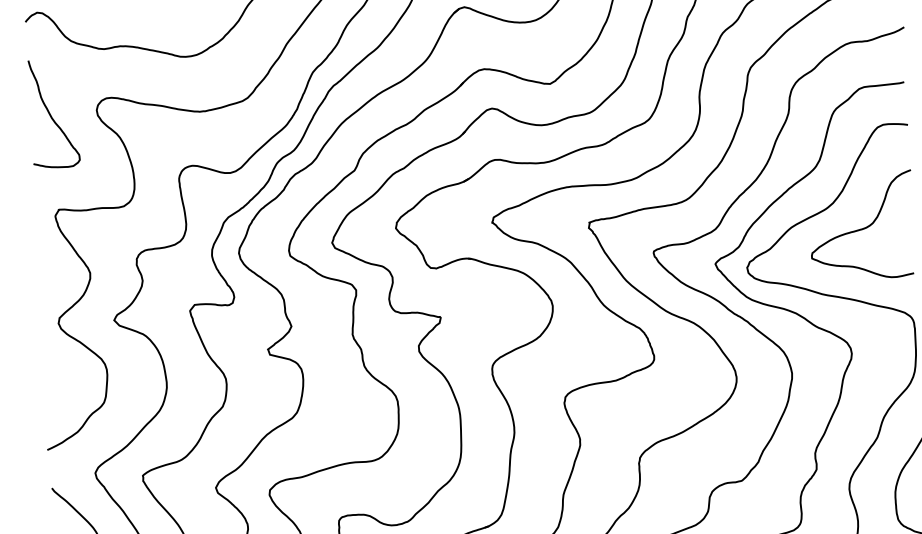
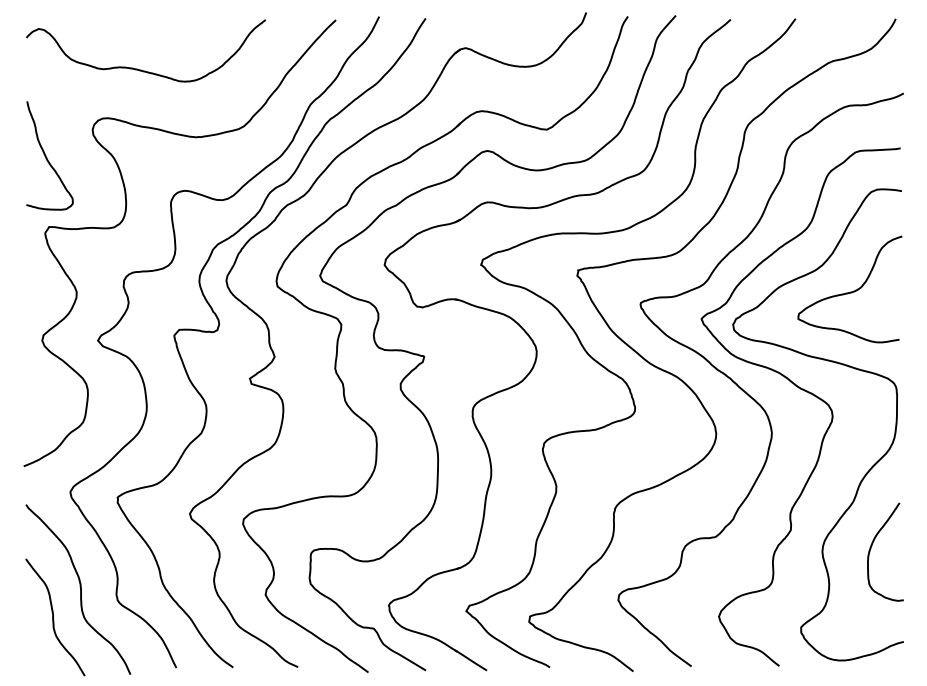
curve: (51, 115) -> (47, 157), moved

